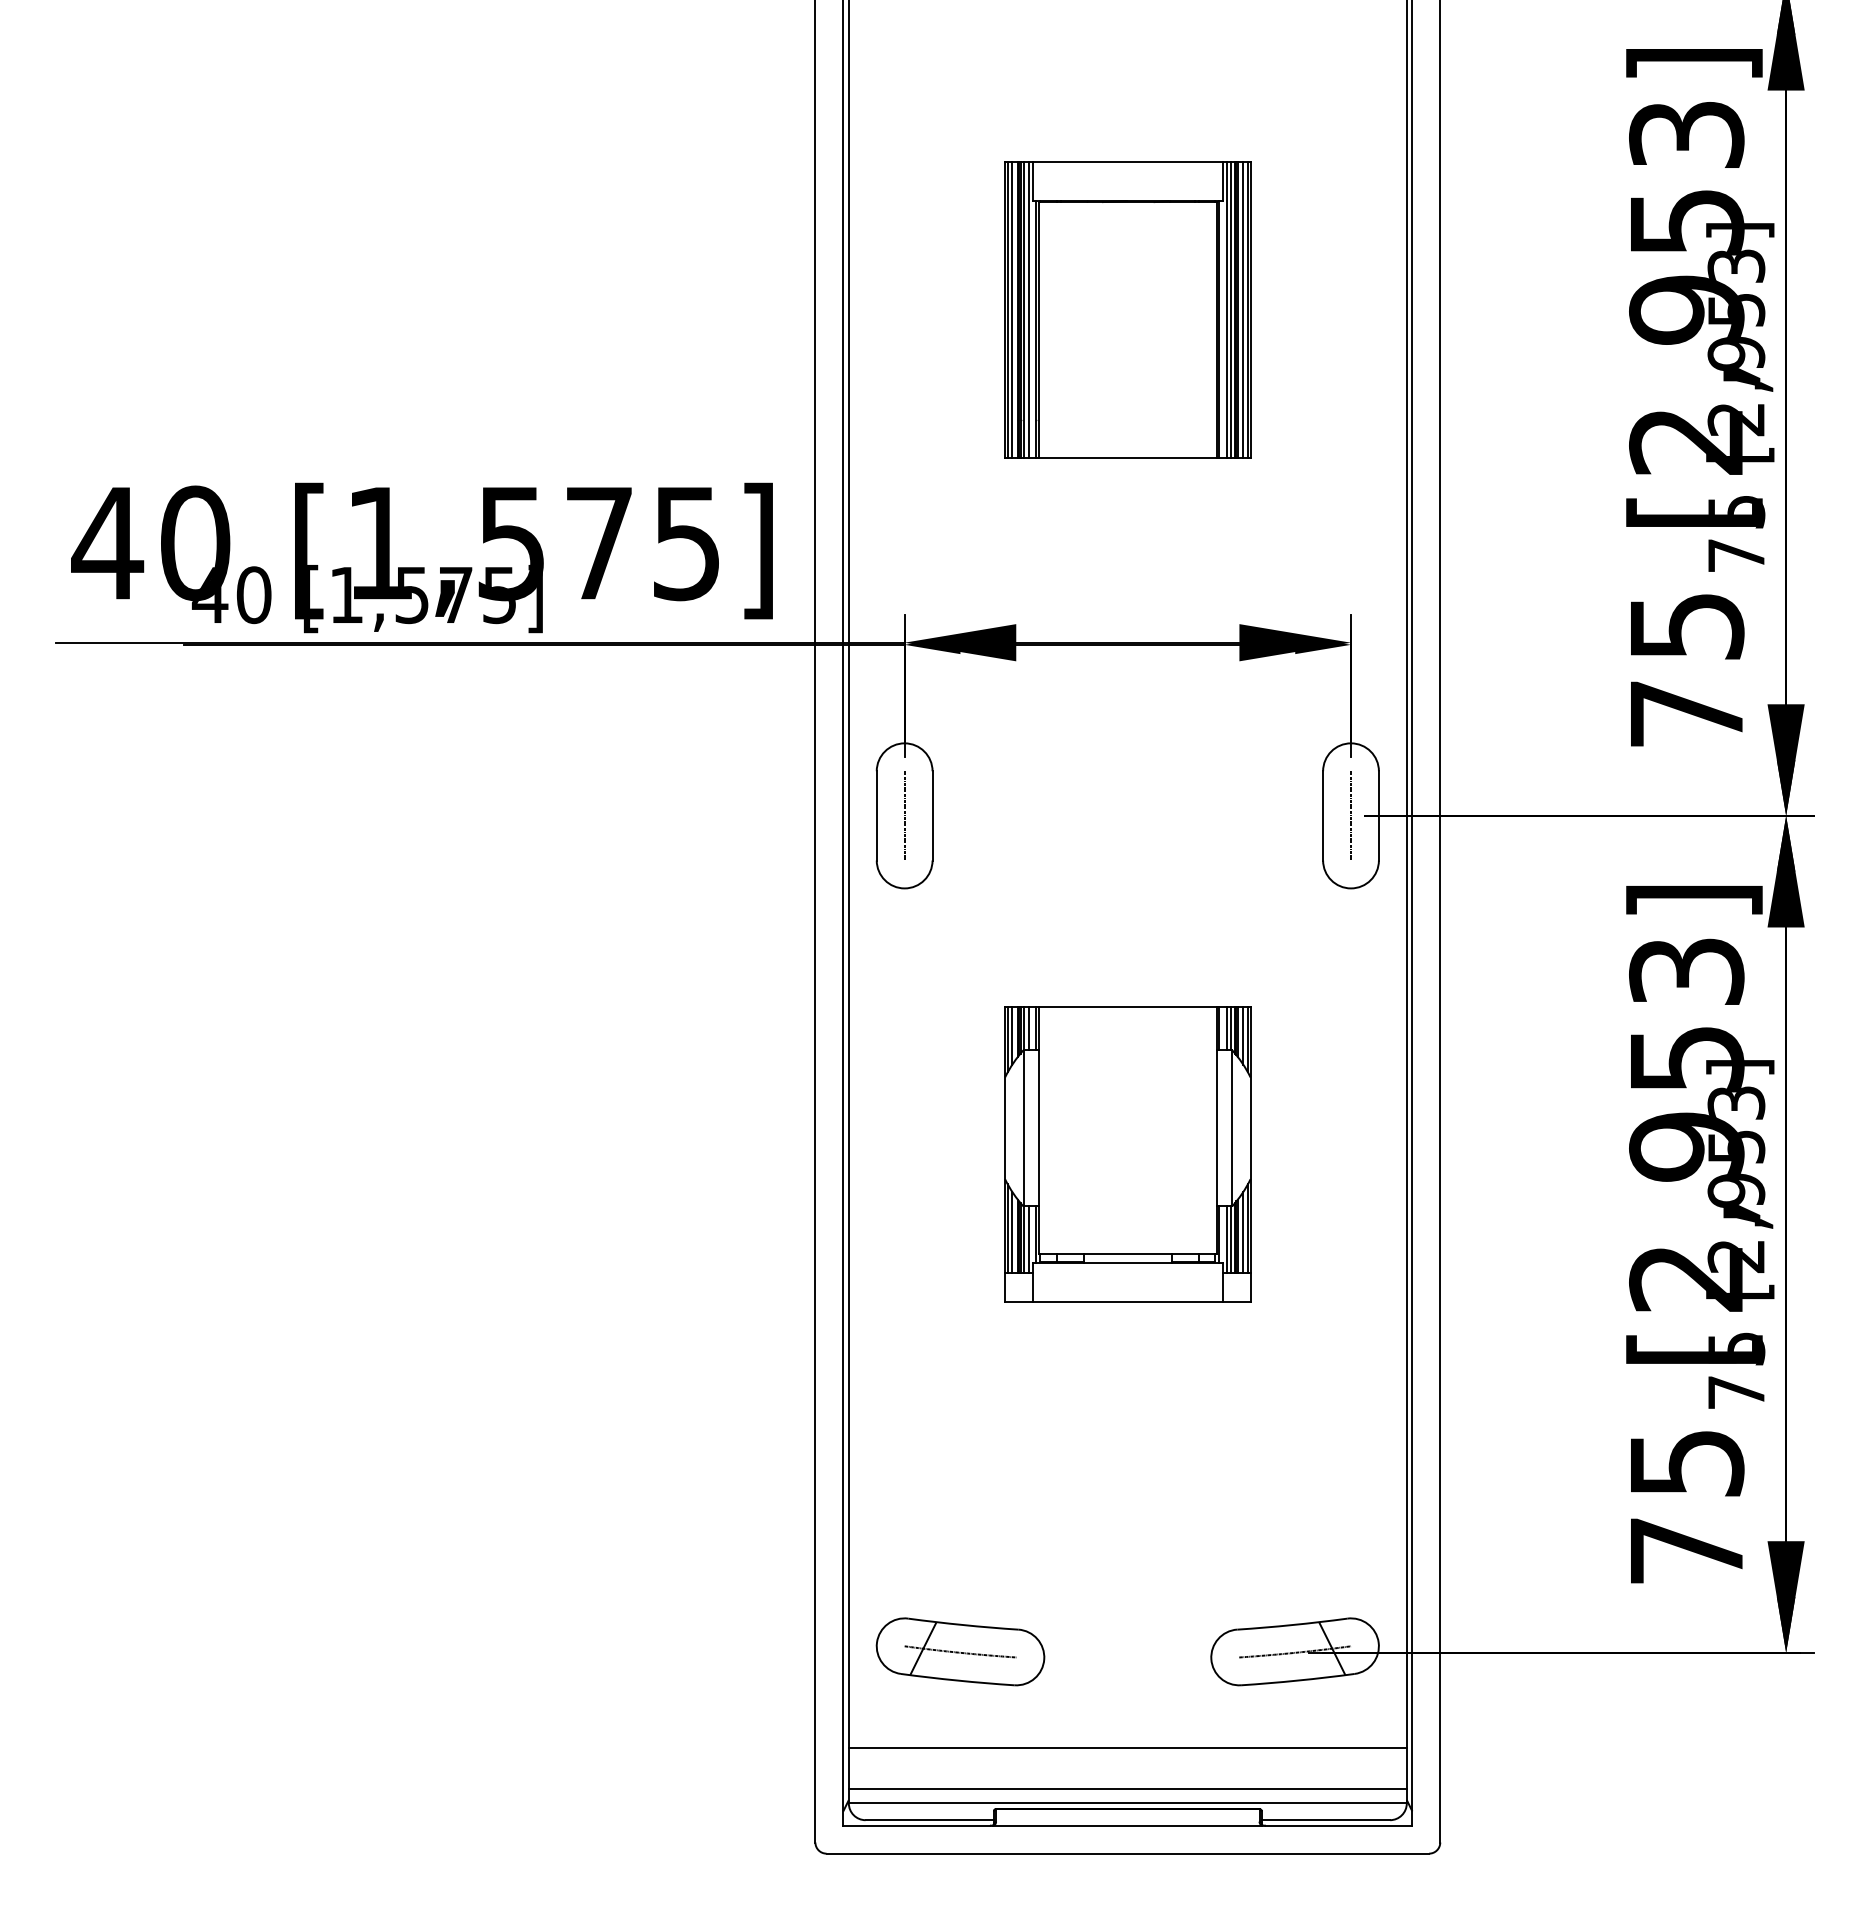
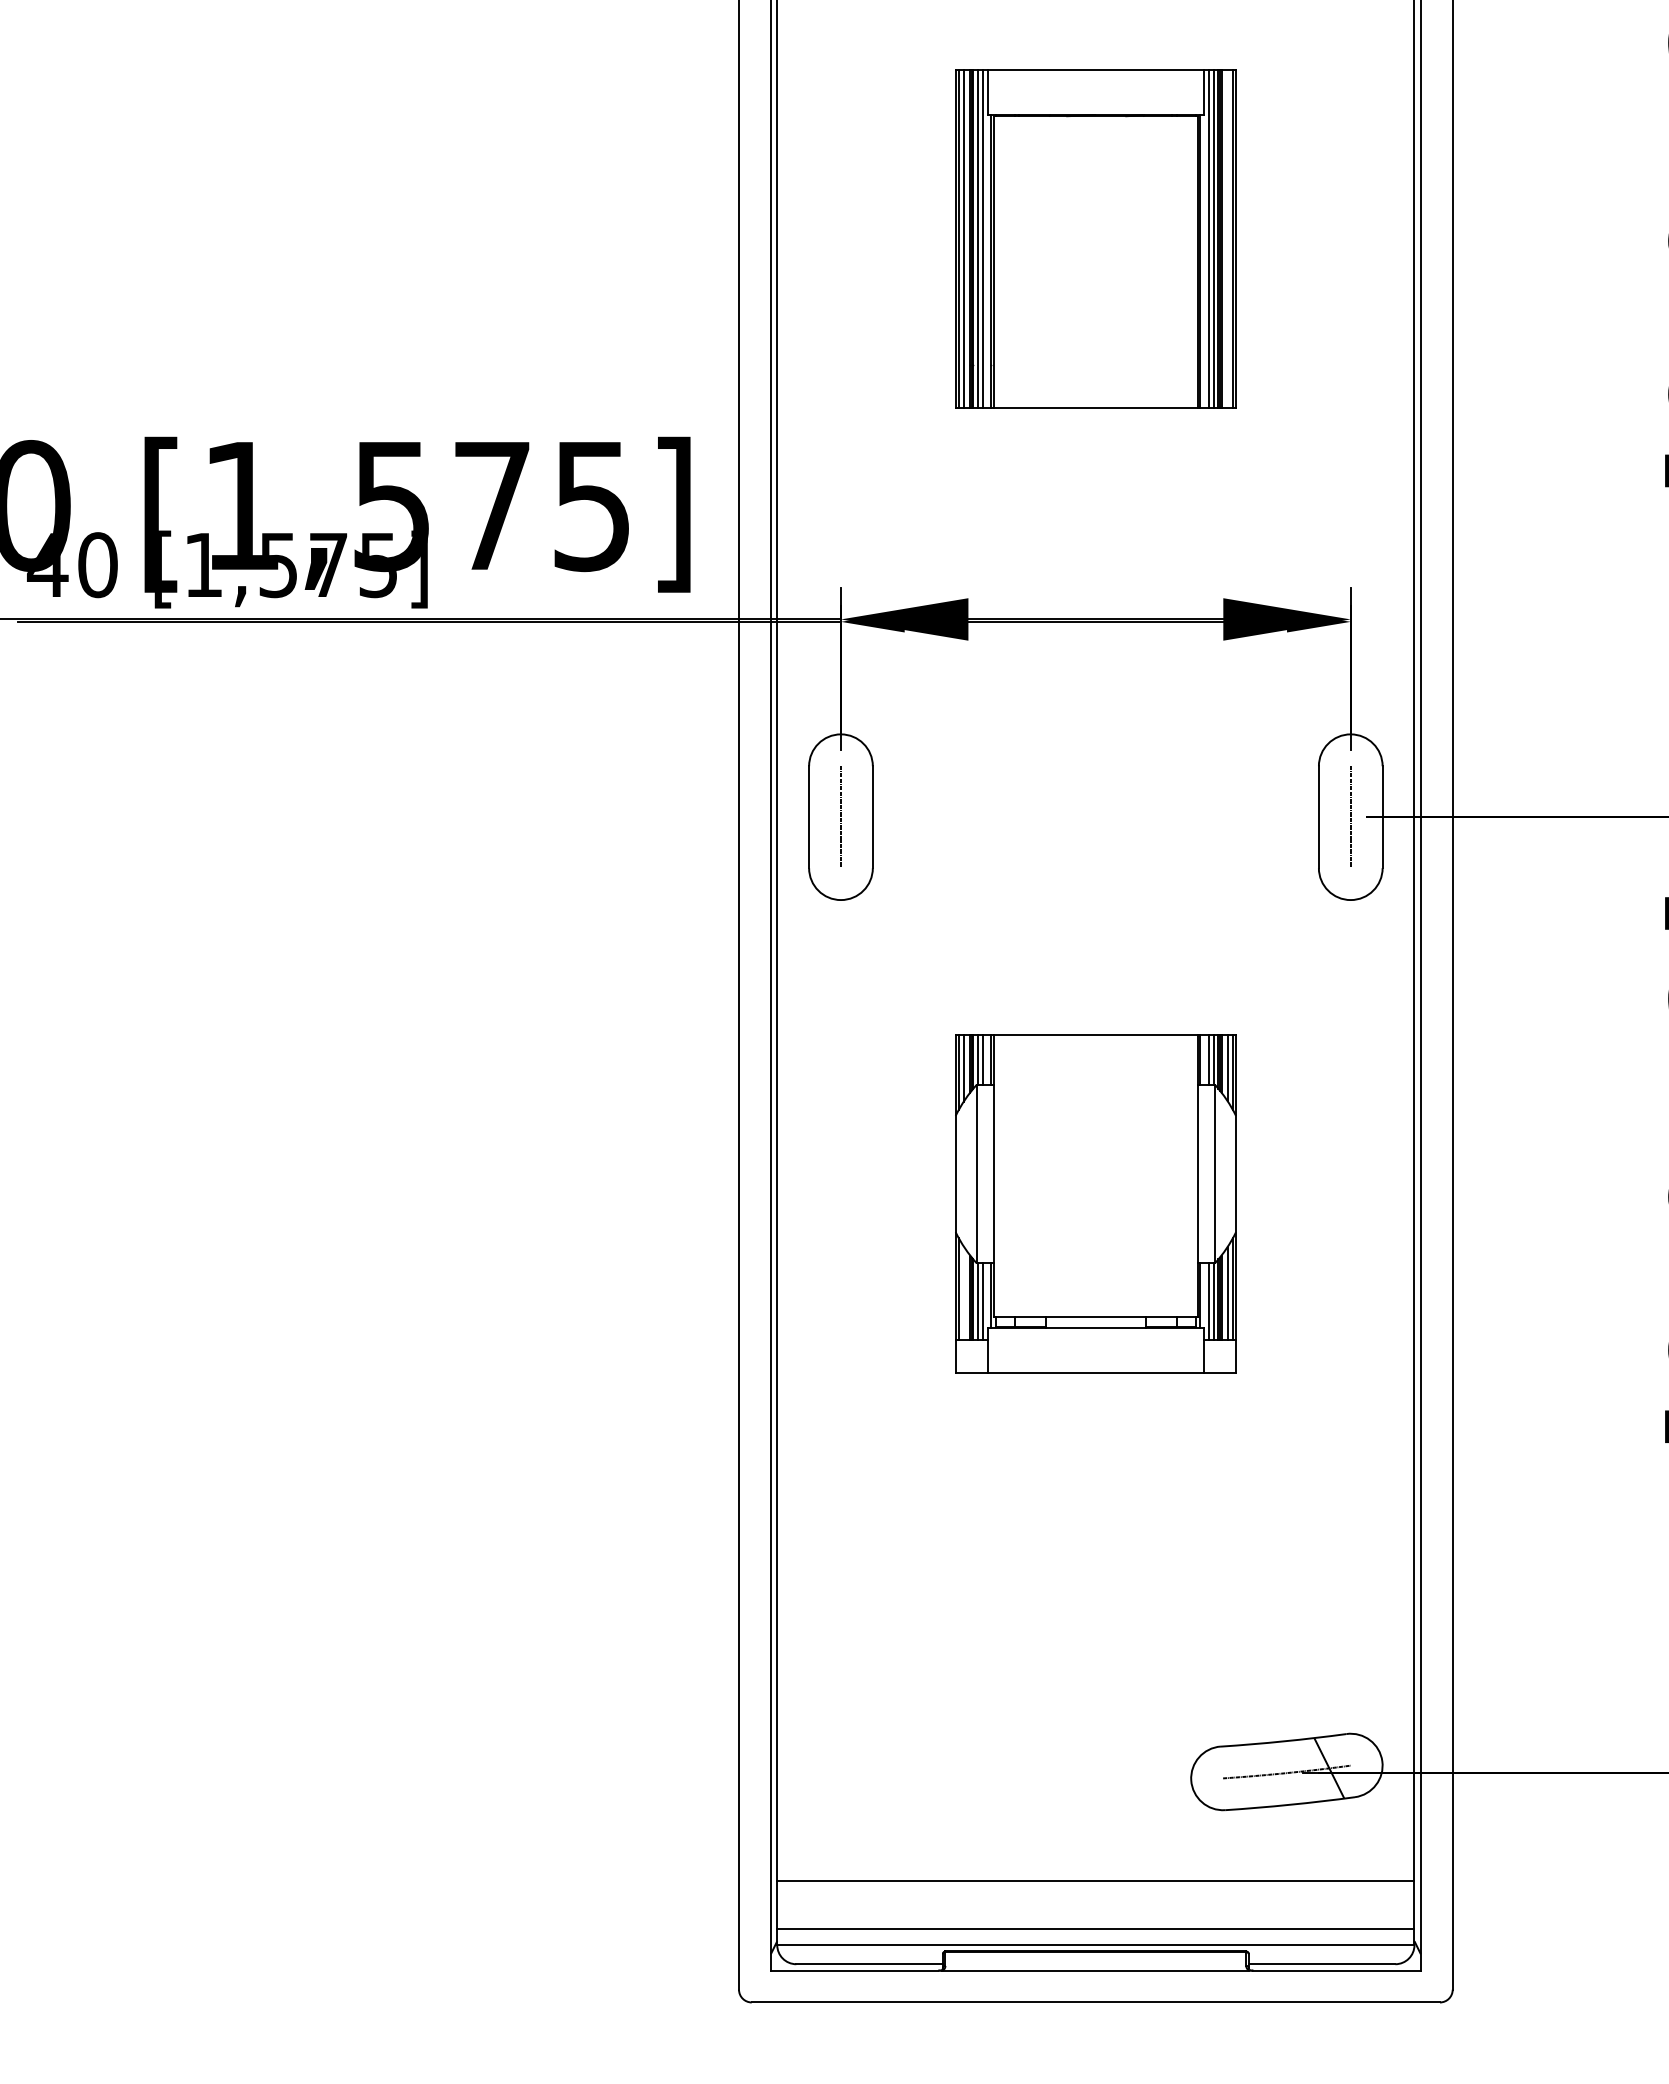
line: (1243, 309) -> (1227, 238), removed
line: (1012, 1232) -> (964, 1293), removed
part: (960, 1651) -> (904, 1771), removed

